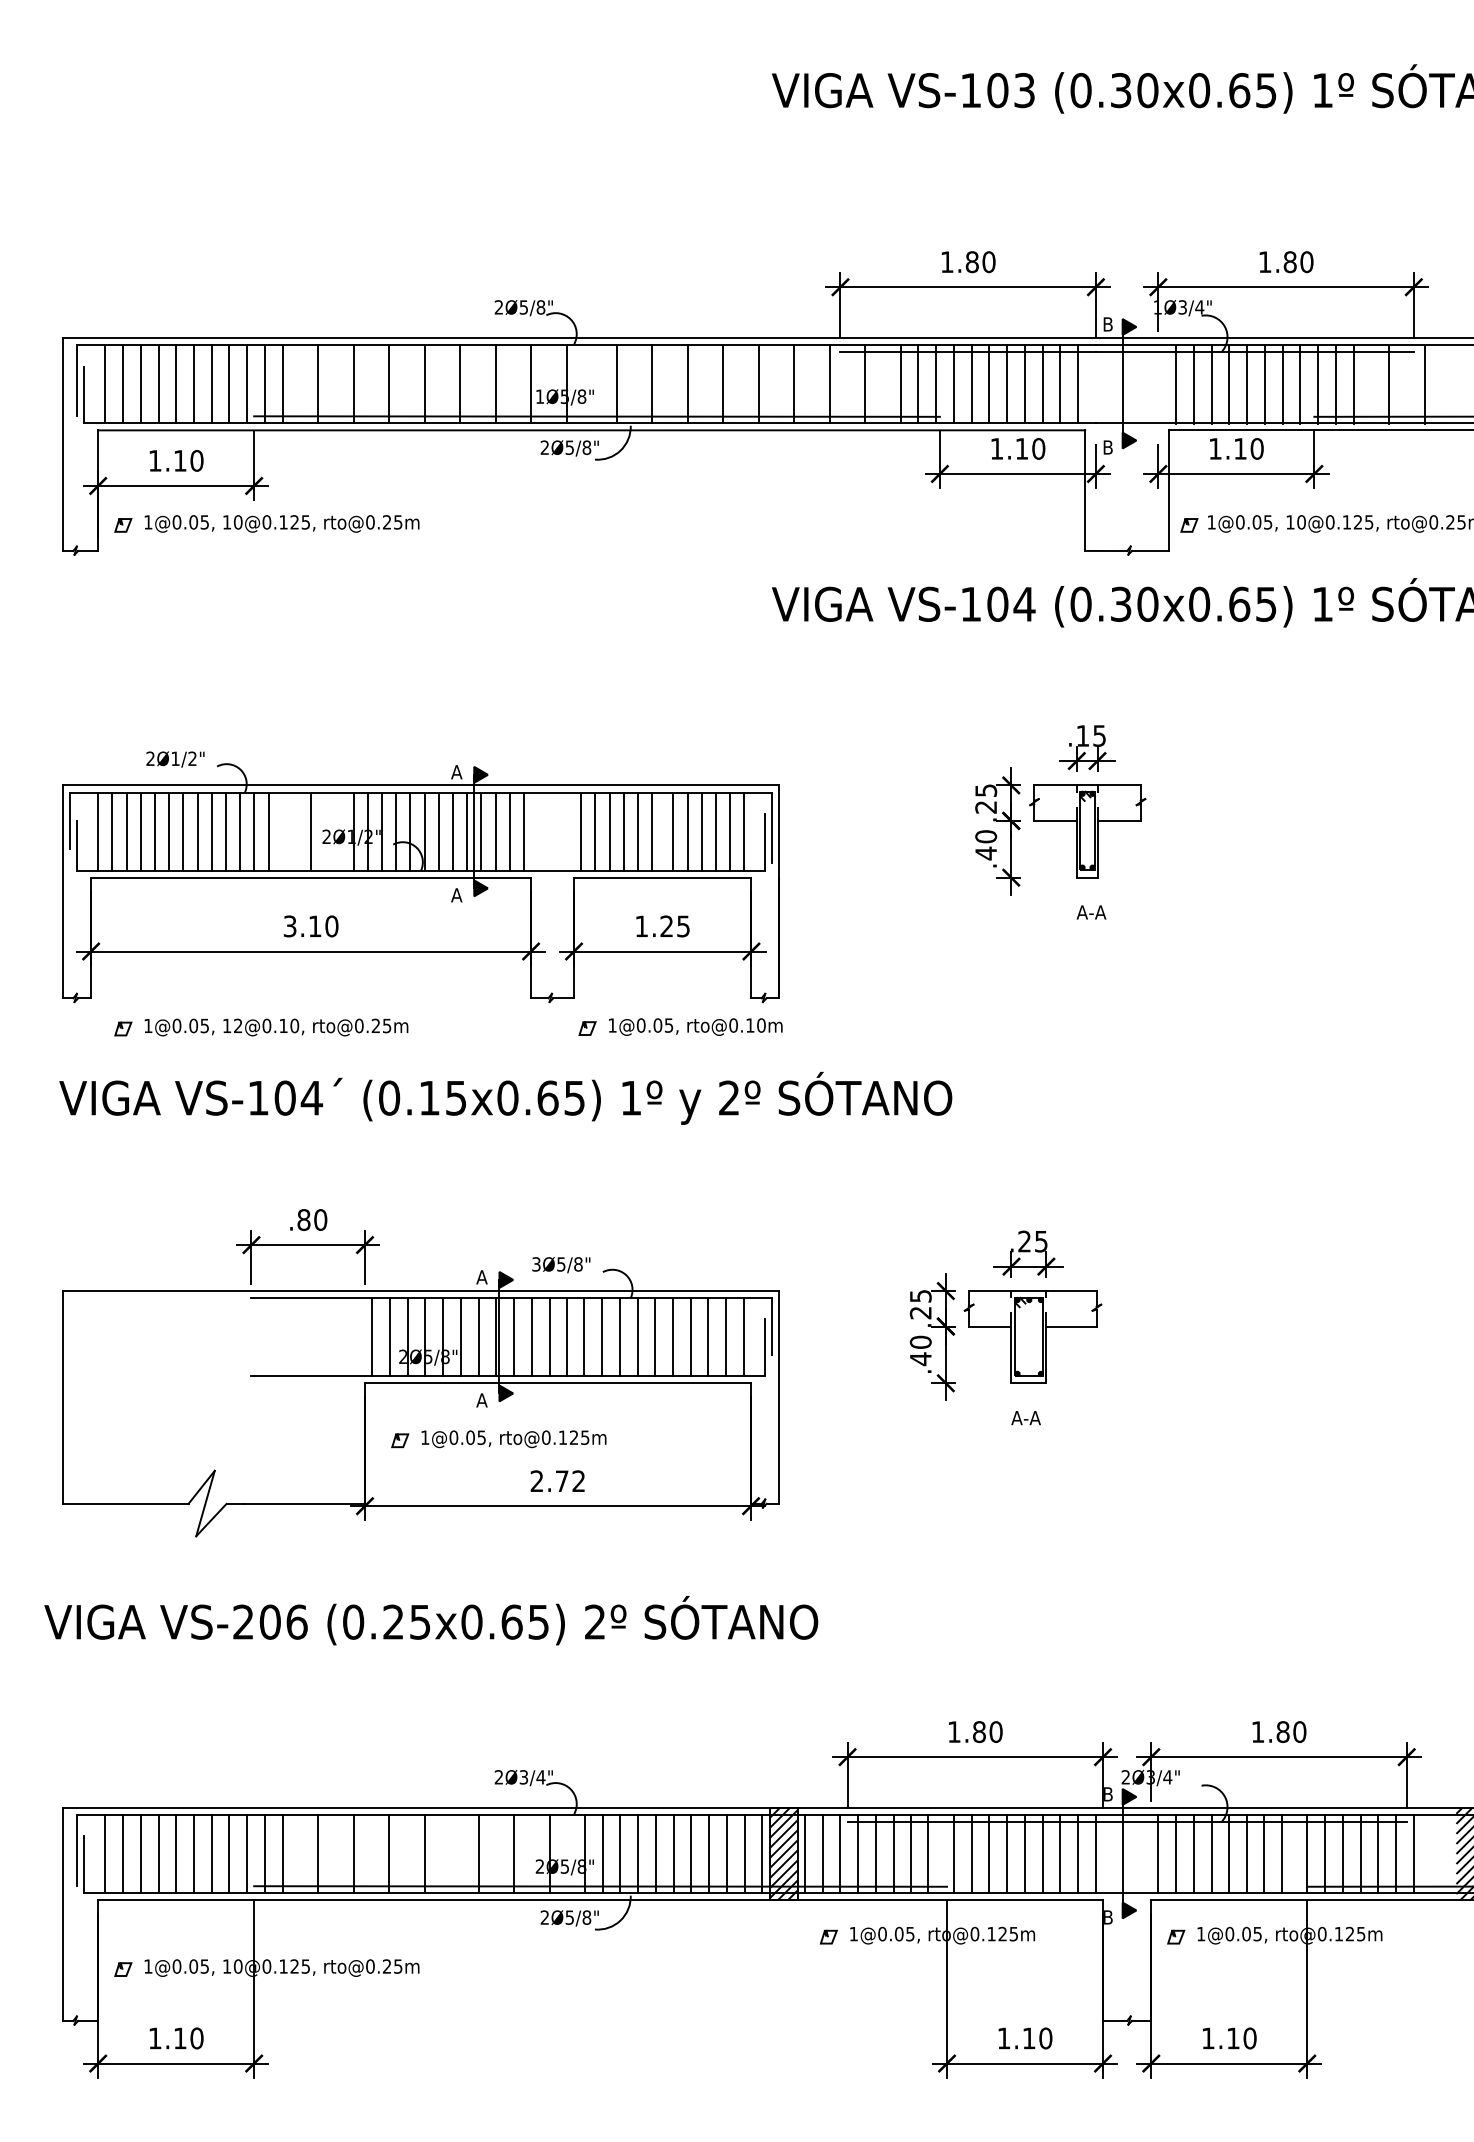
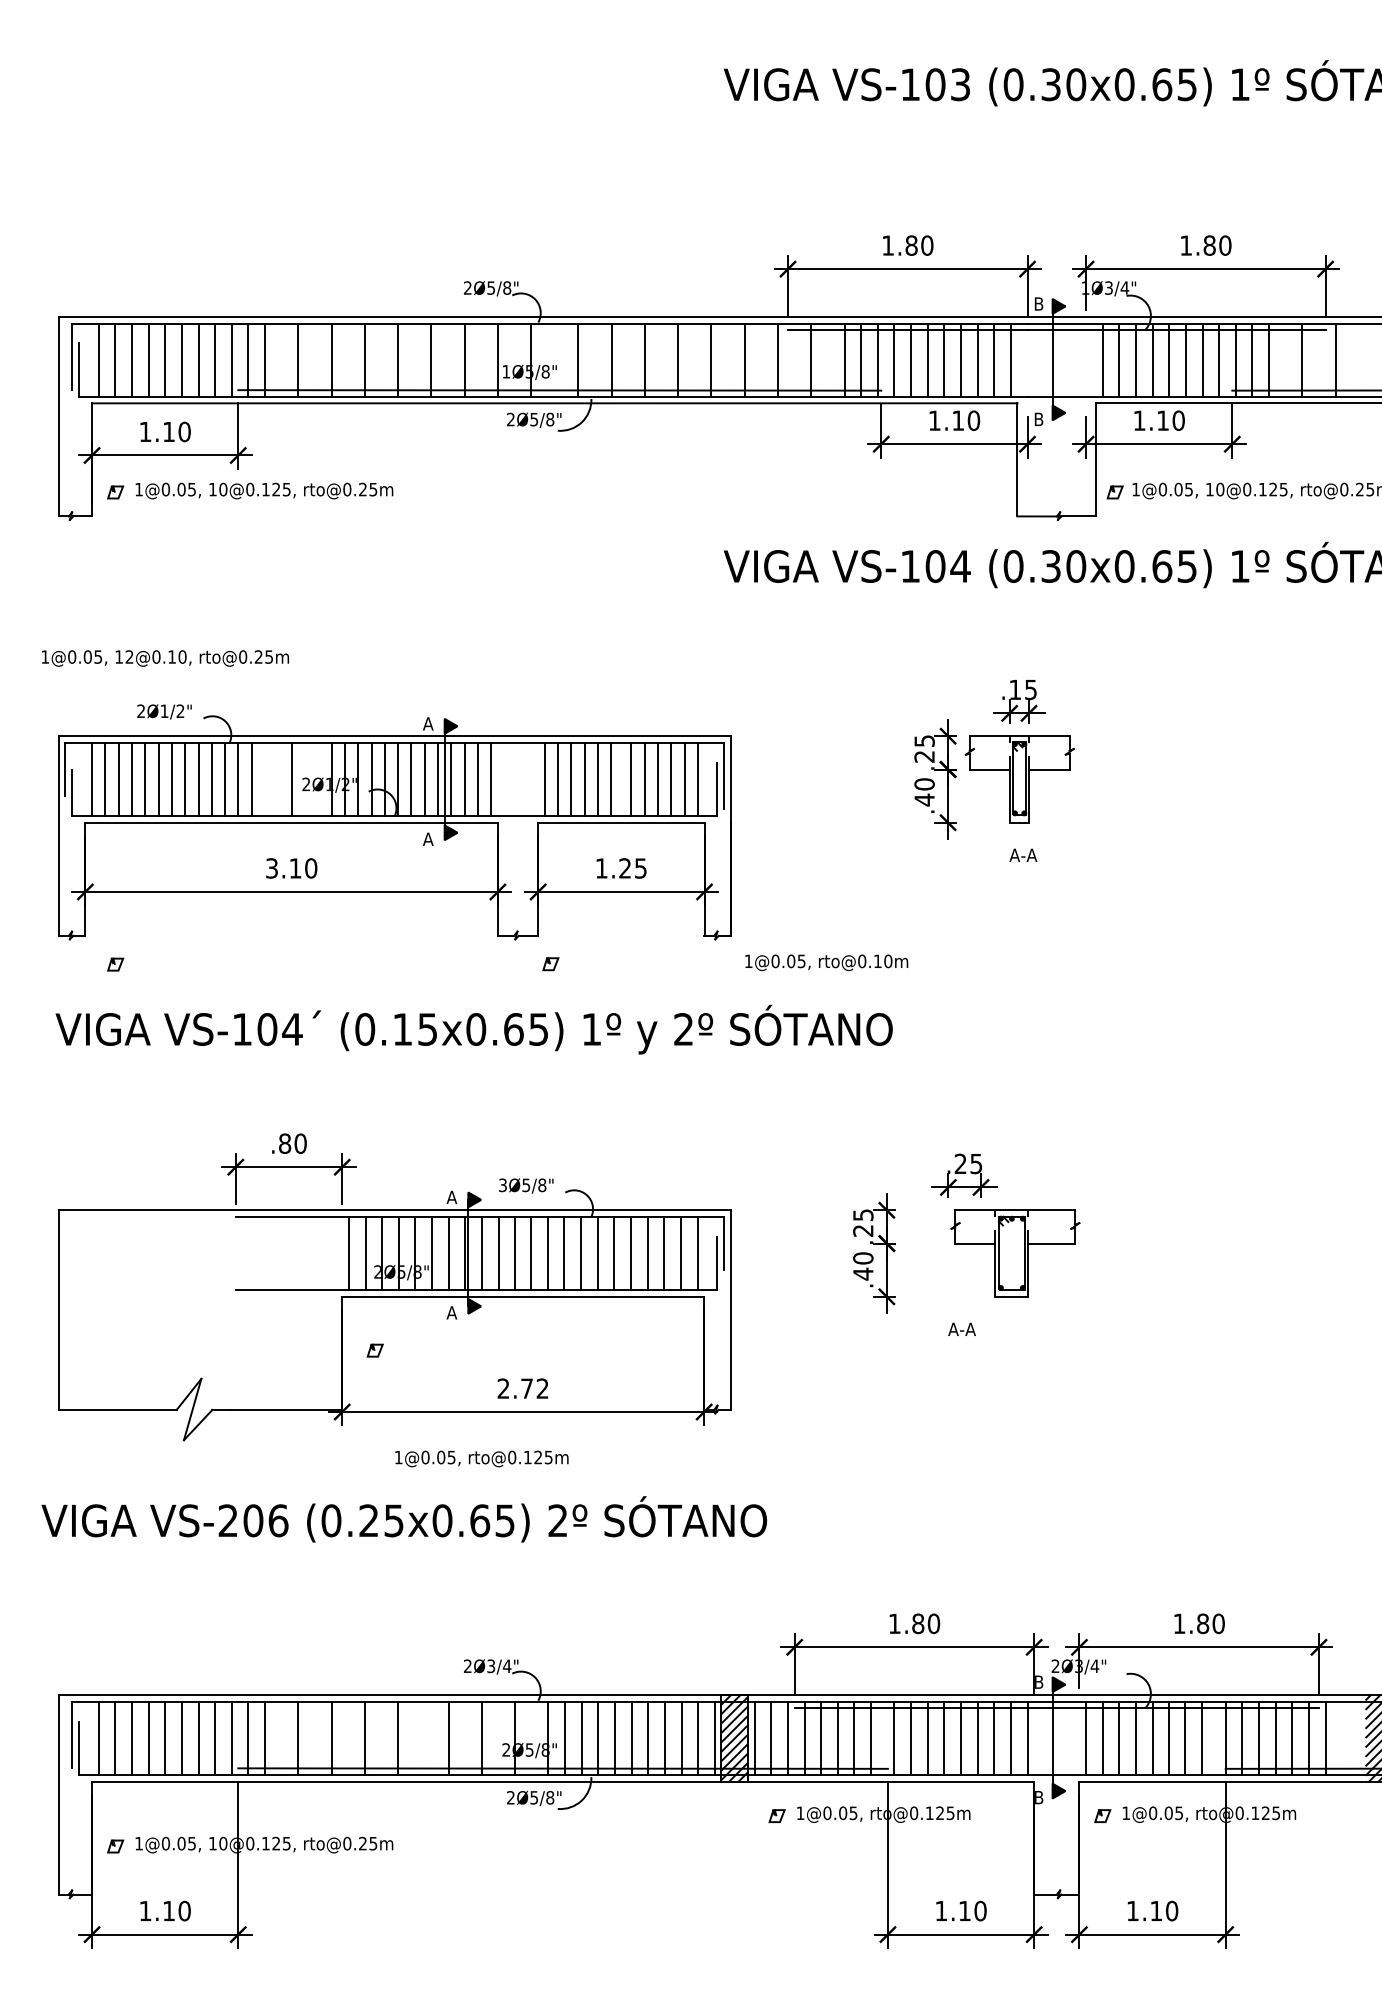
text: (695, 1026) -> (826, 962), moved
text: (276, 1027) -> (165, 658), moved
part: (1032, 1336) -> (1014, 1252), moved
text: (513, 1439) -> (481, 1459), moved

